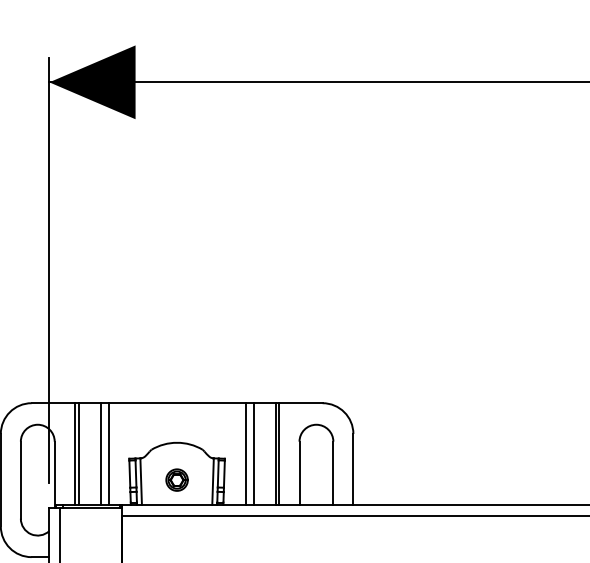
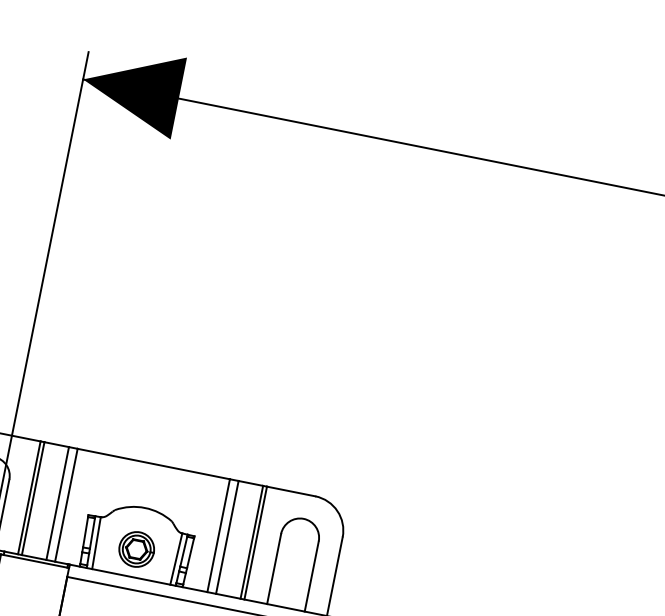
part: (176, 479) -> (136, 548), size x1.43

